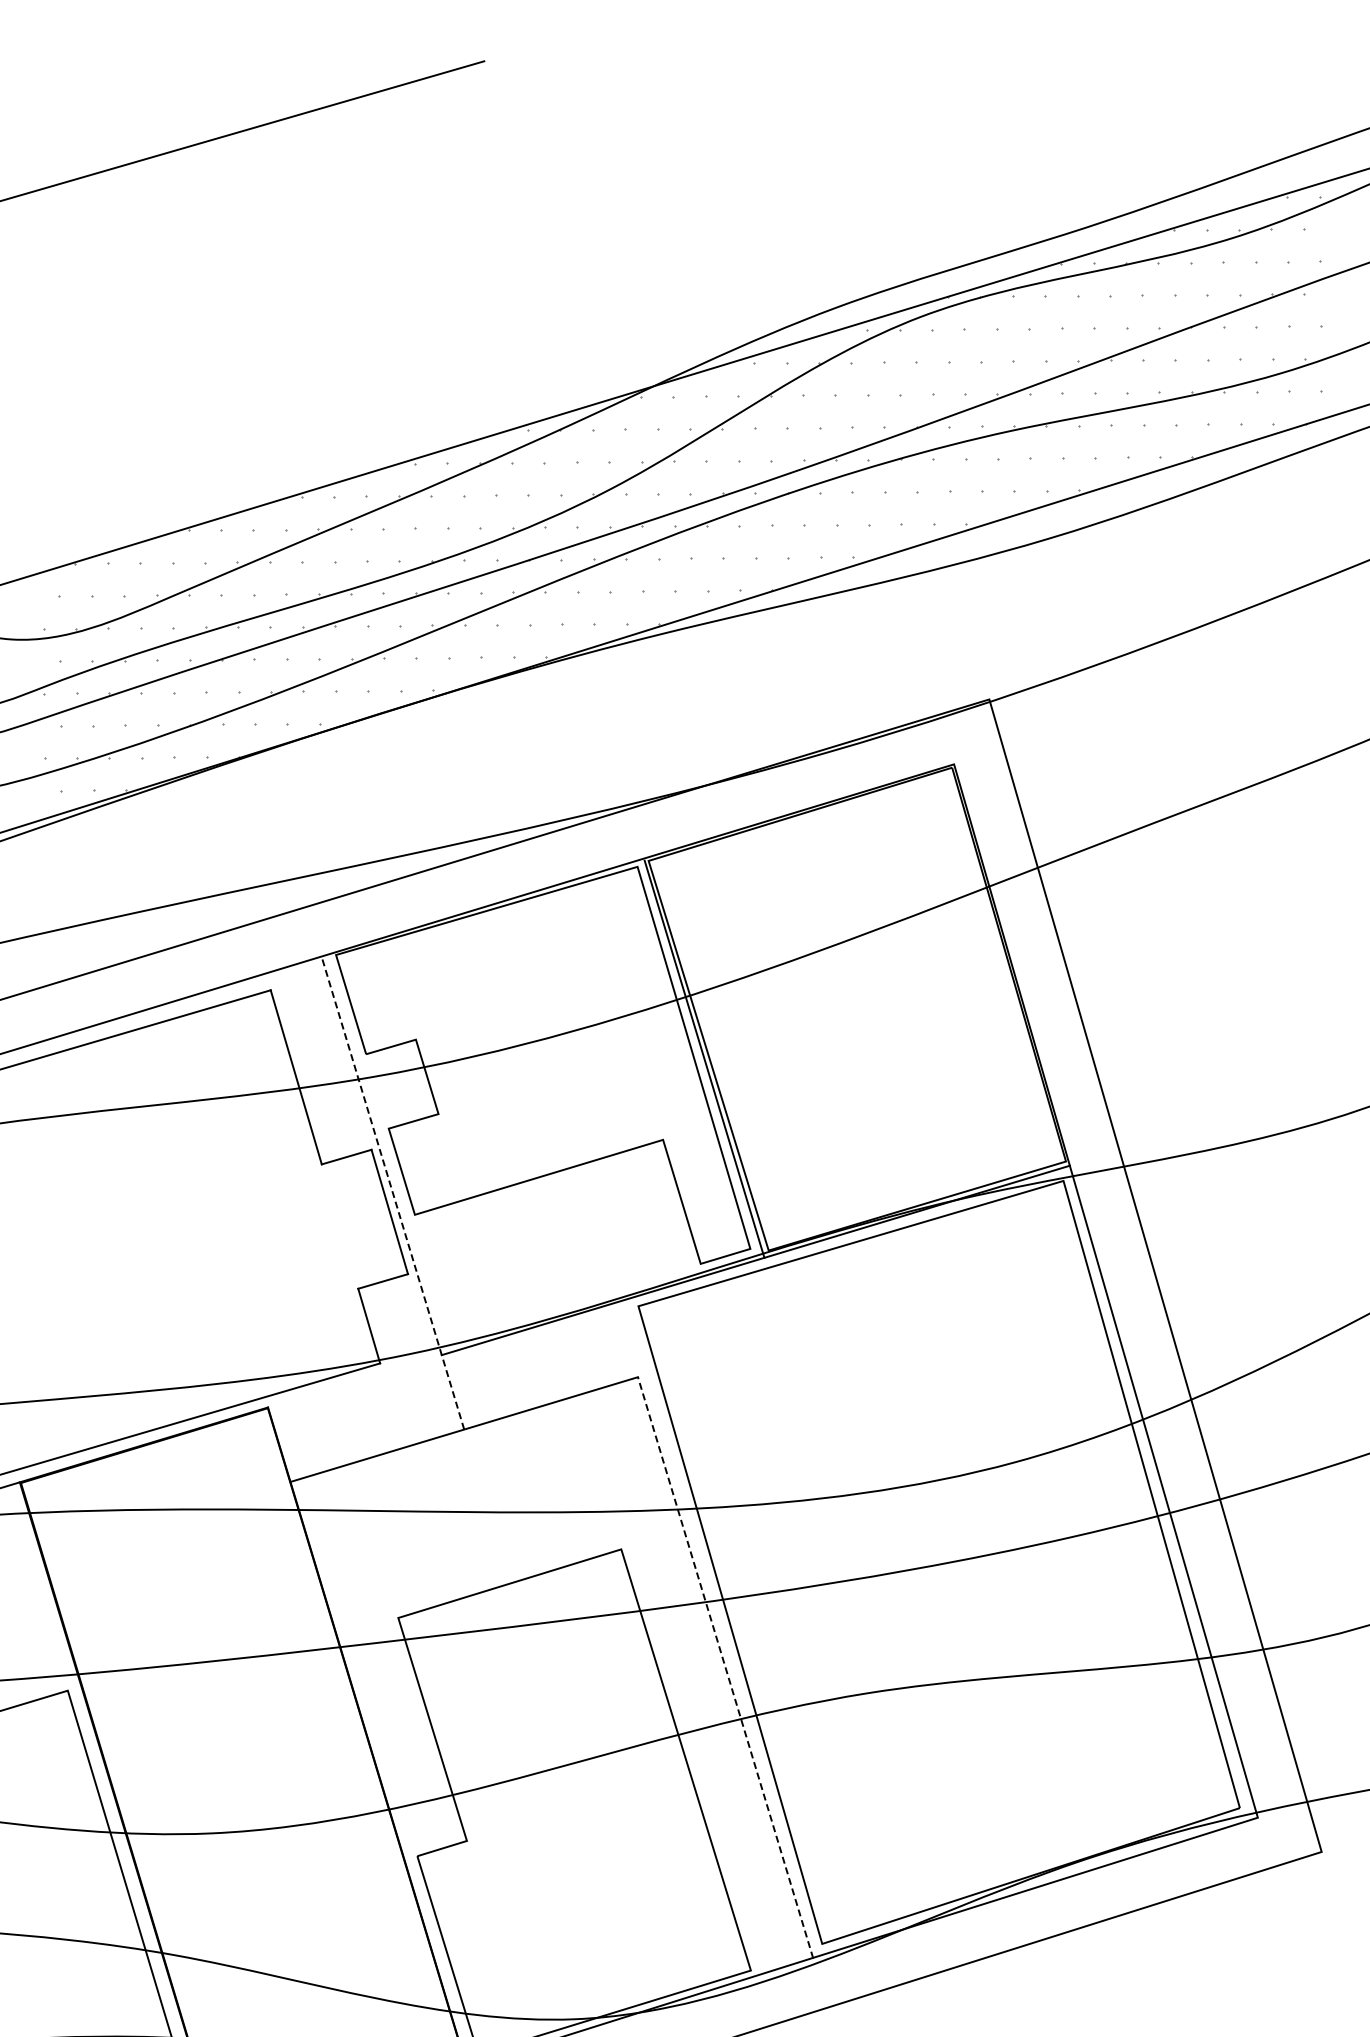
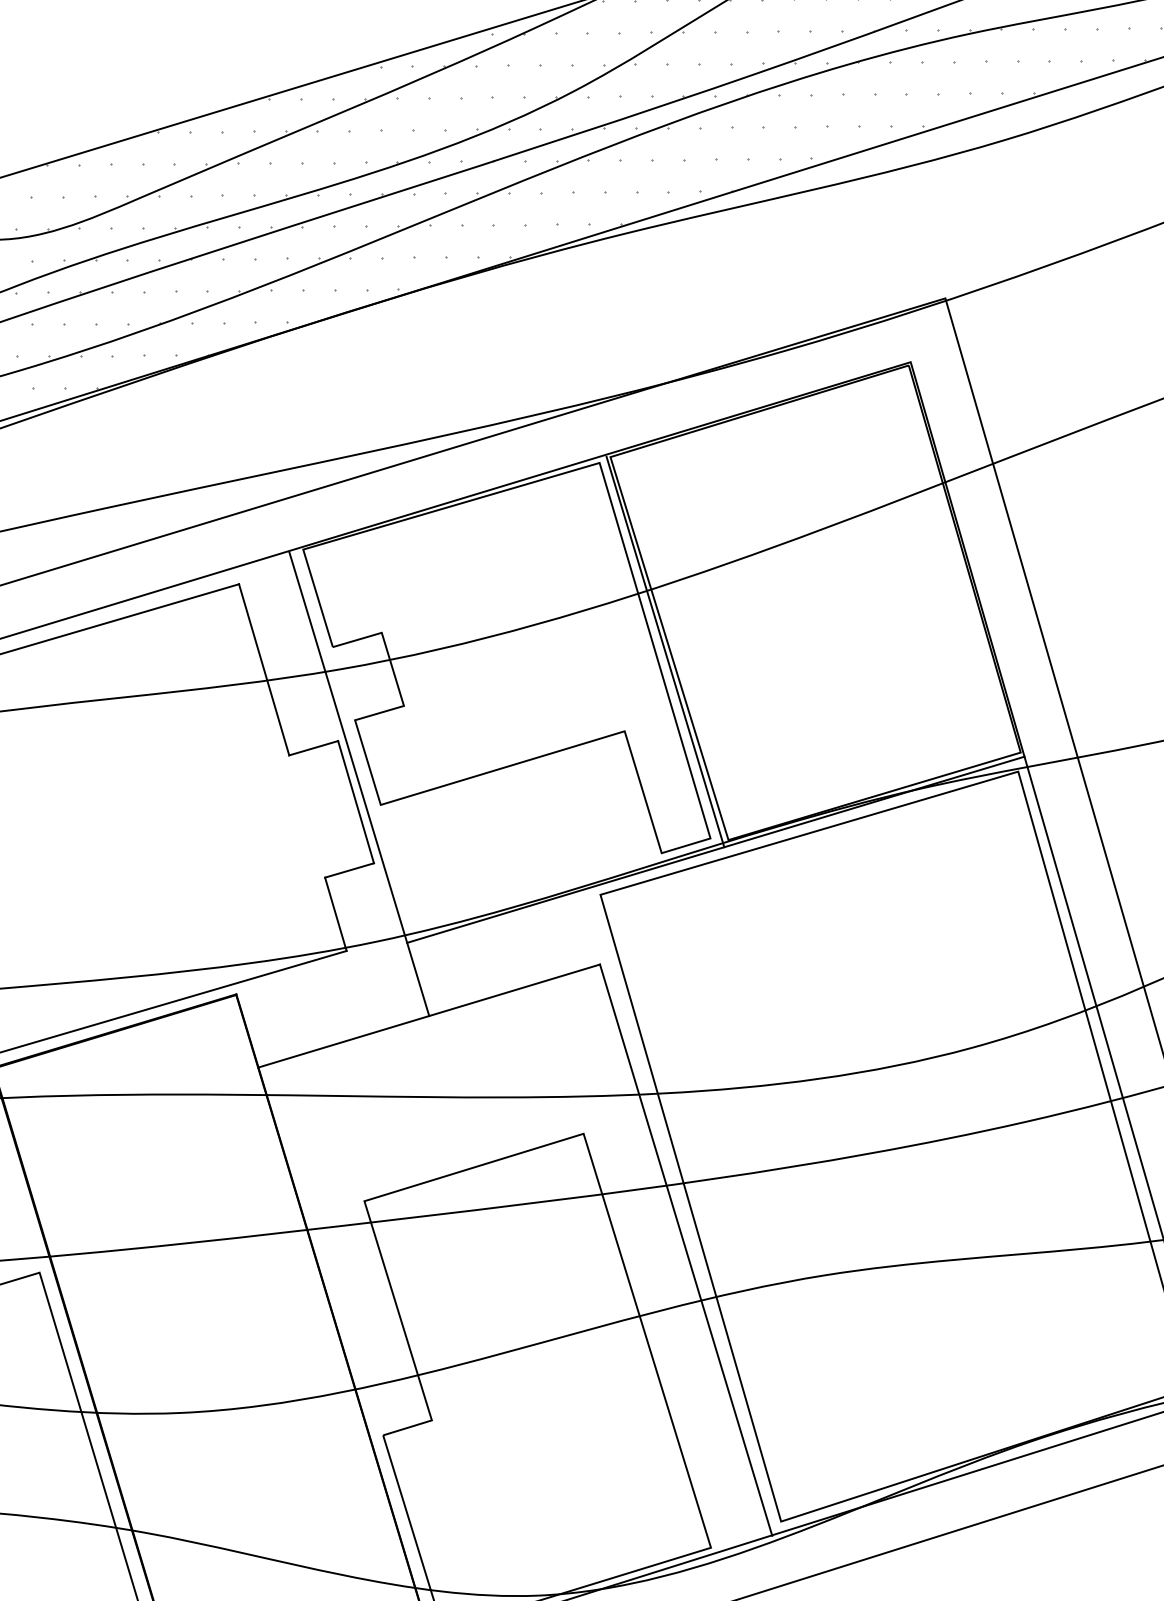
line: (393, 1193) -> (359, 783), dashed -> solid
line: (725, 1667) -> (686, 1249), dashed -> solid

